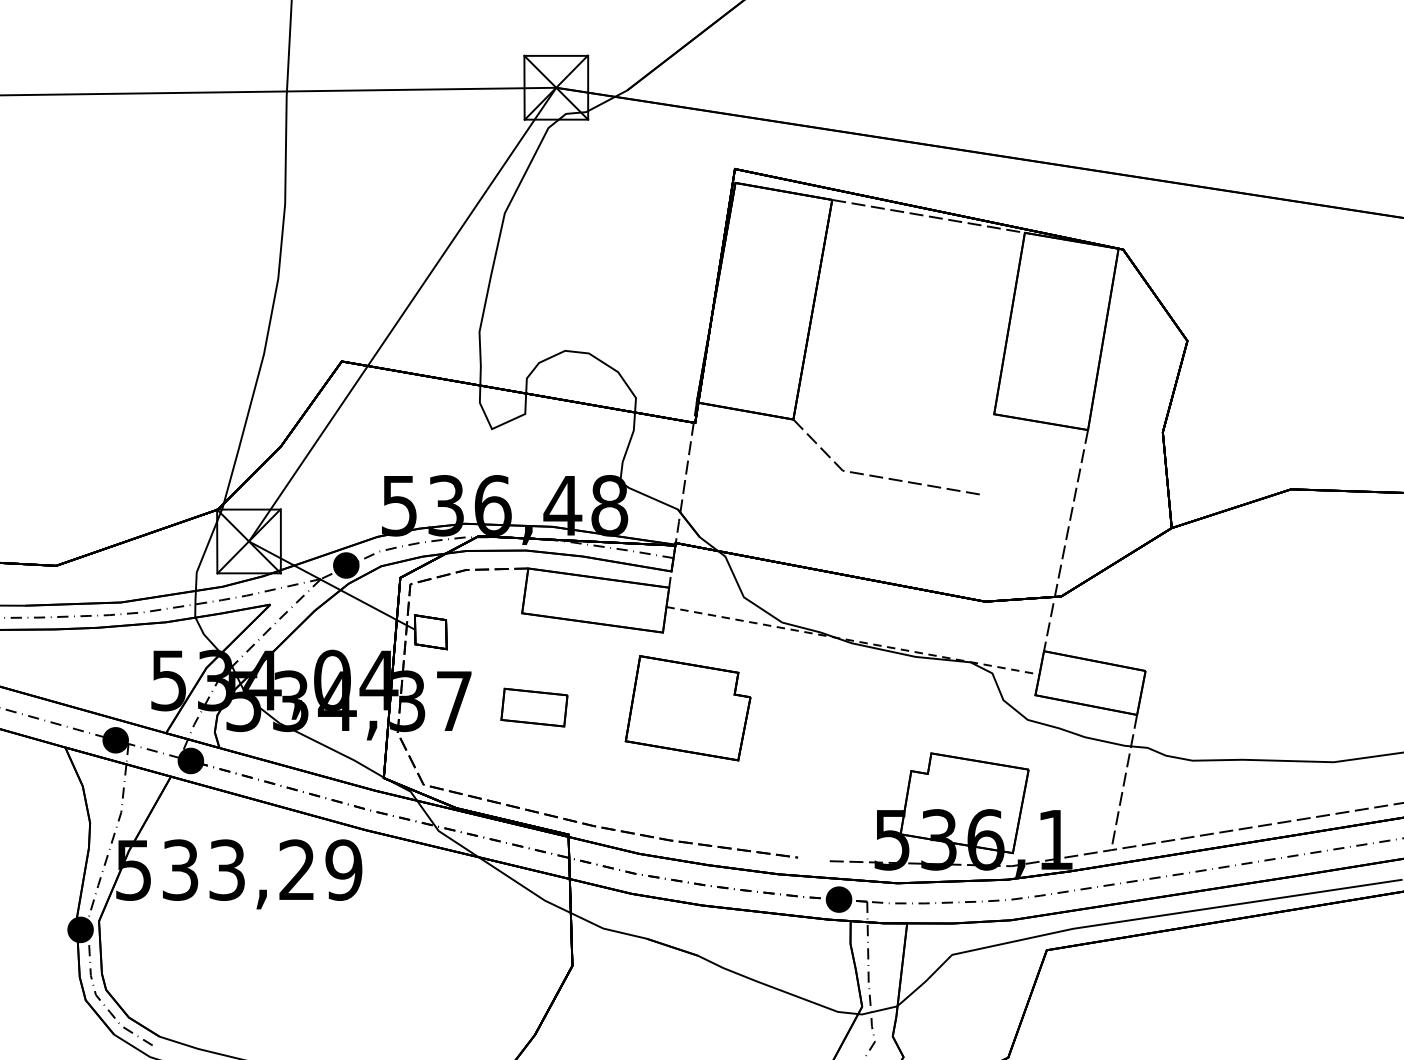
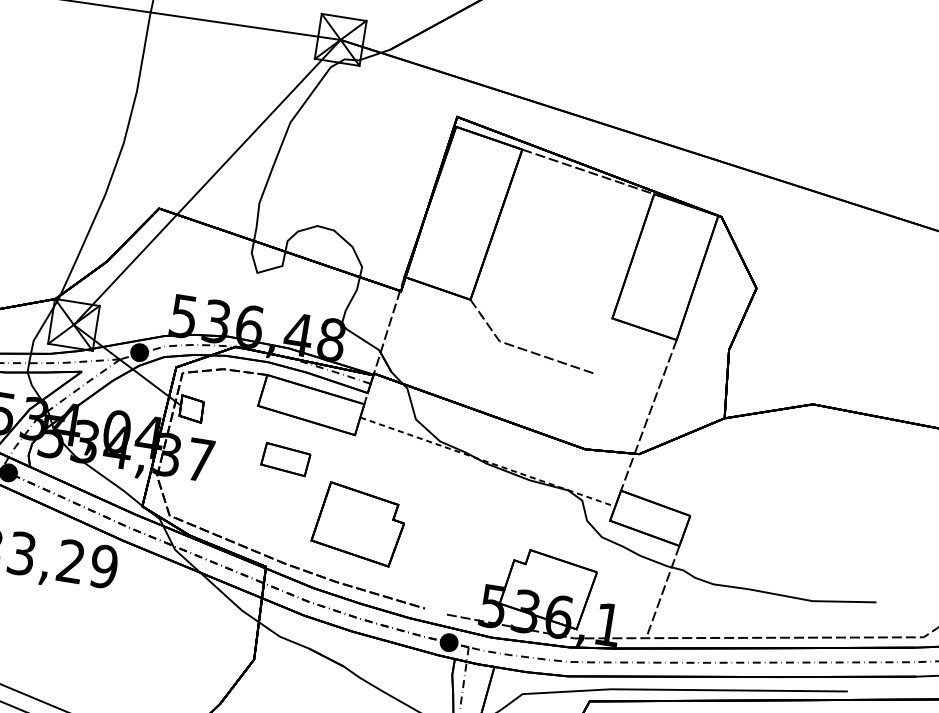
part: (534, 707) -> (285, 459), moved
part: (687, 708) -> (358, 524), moved

